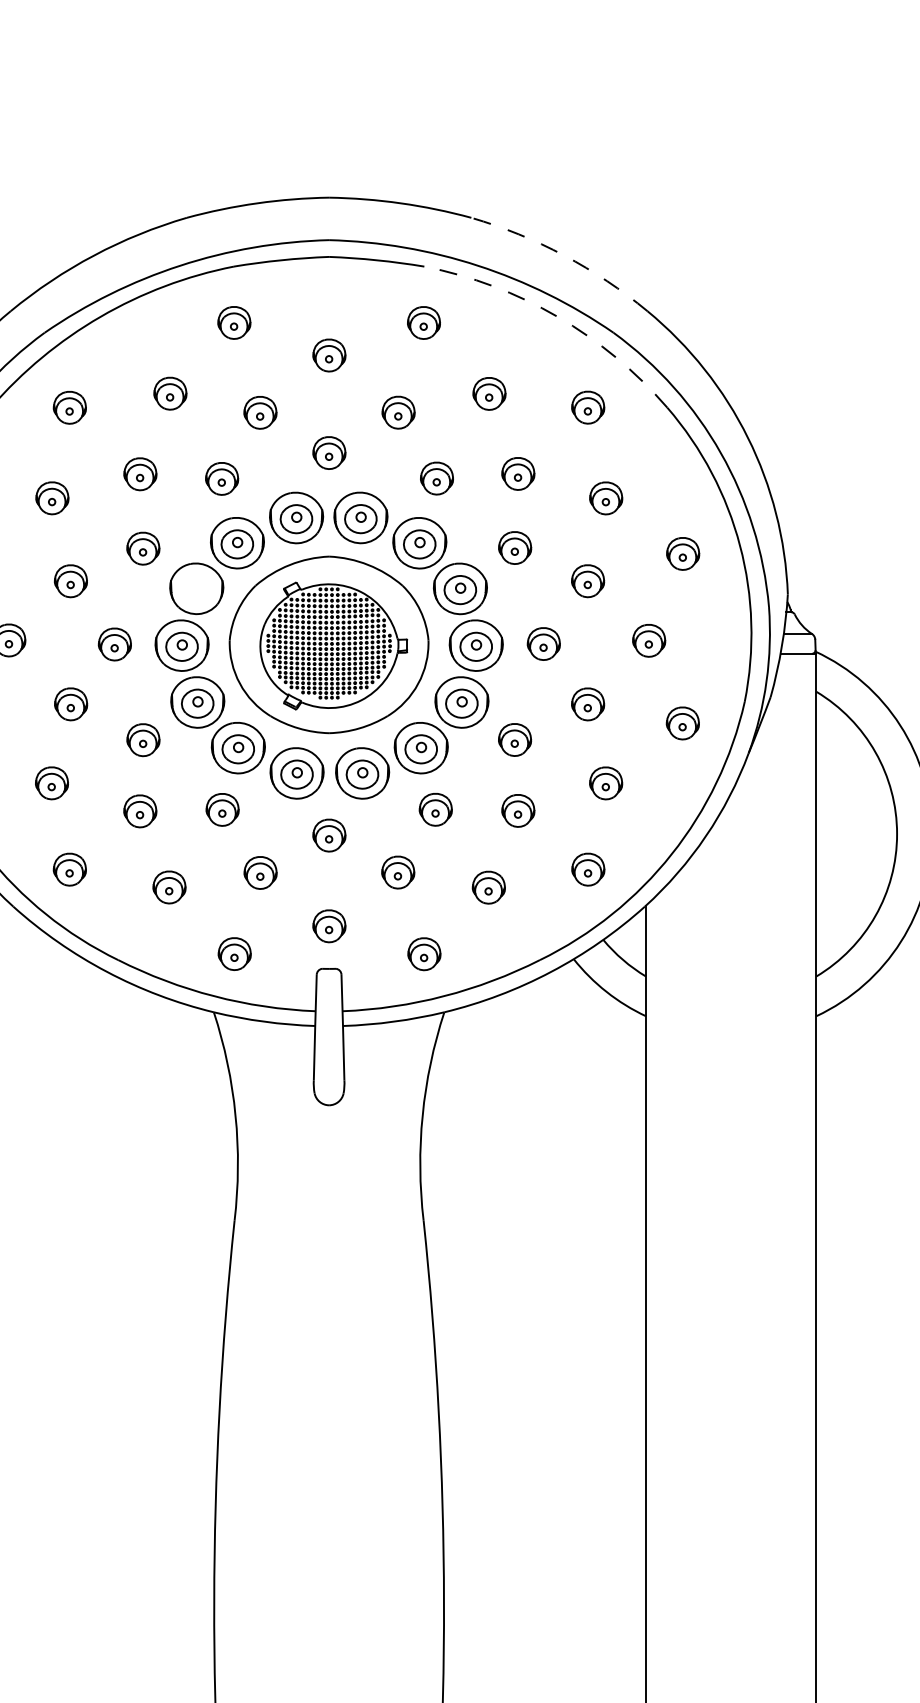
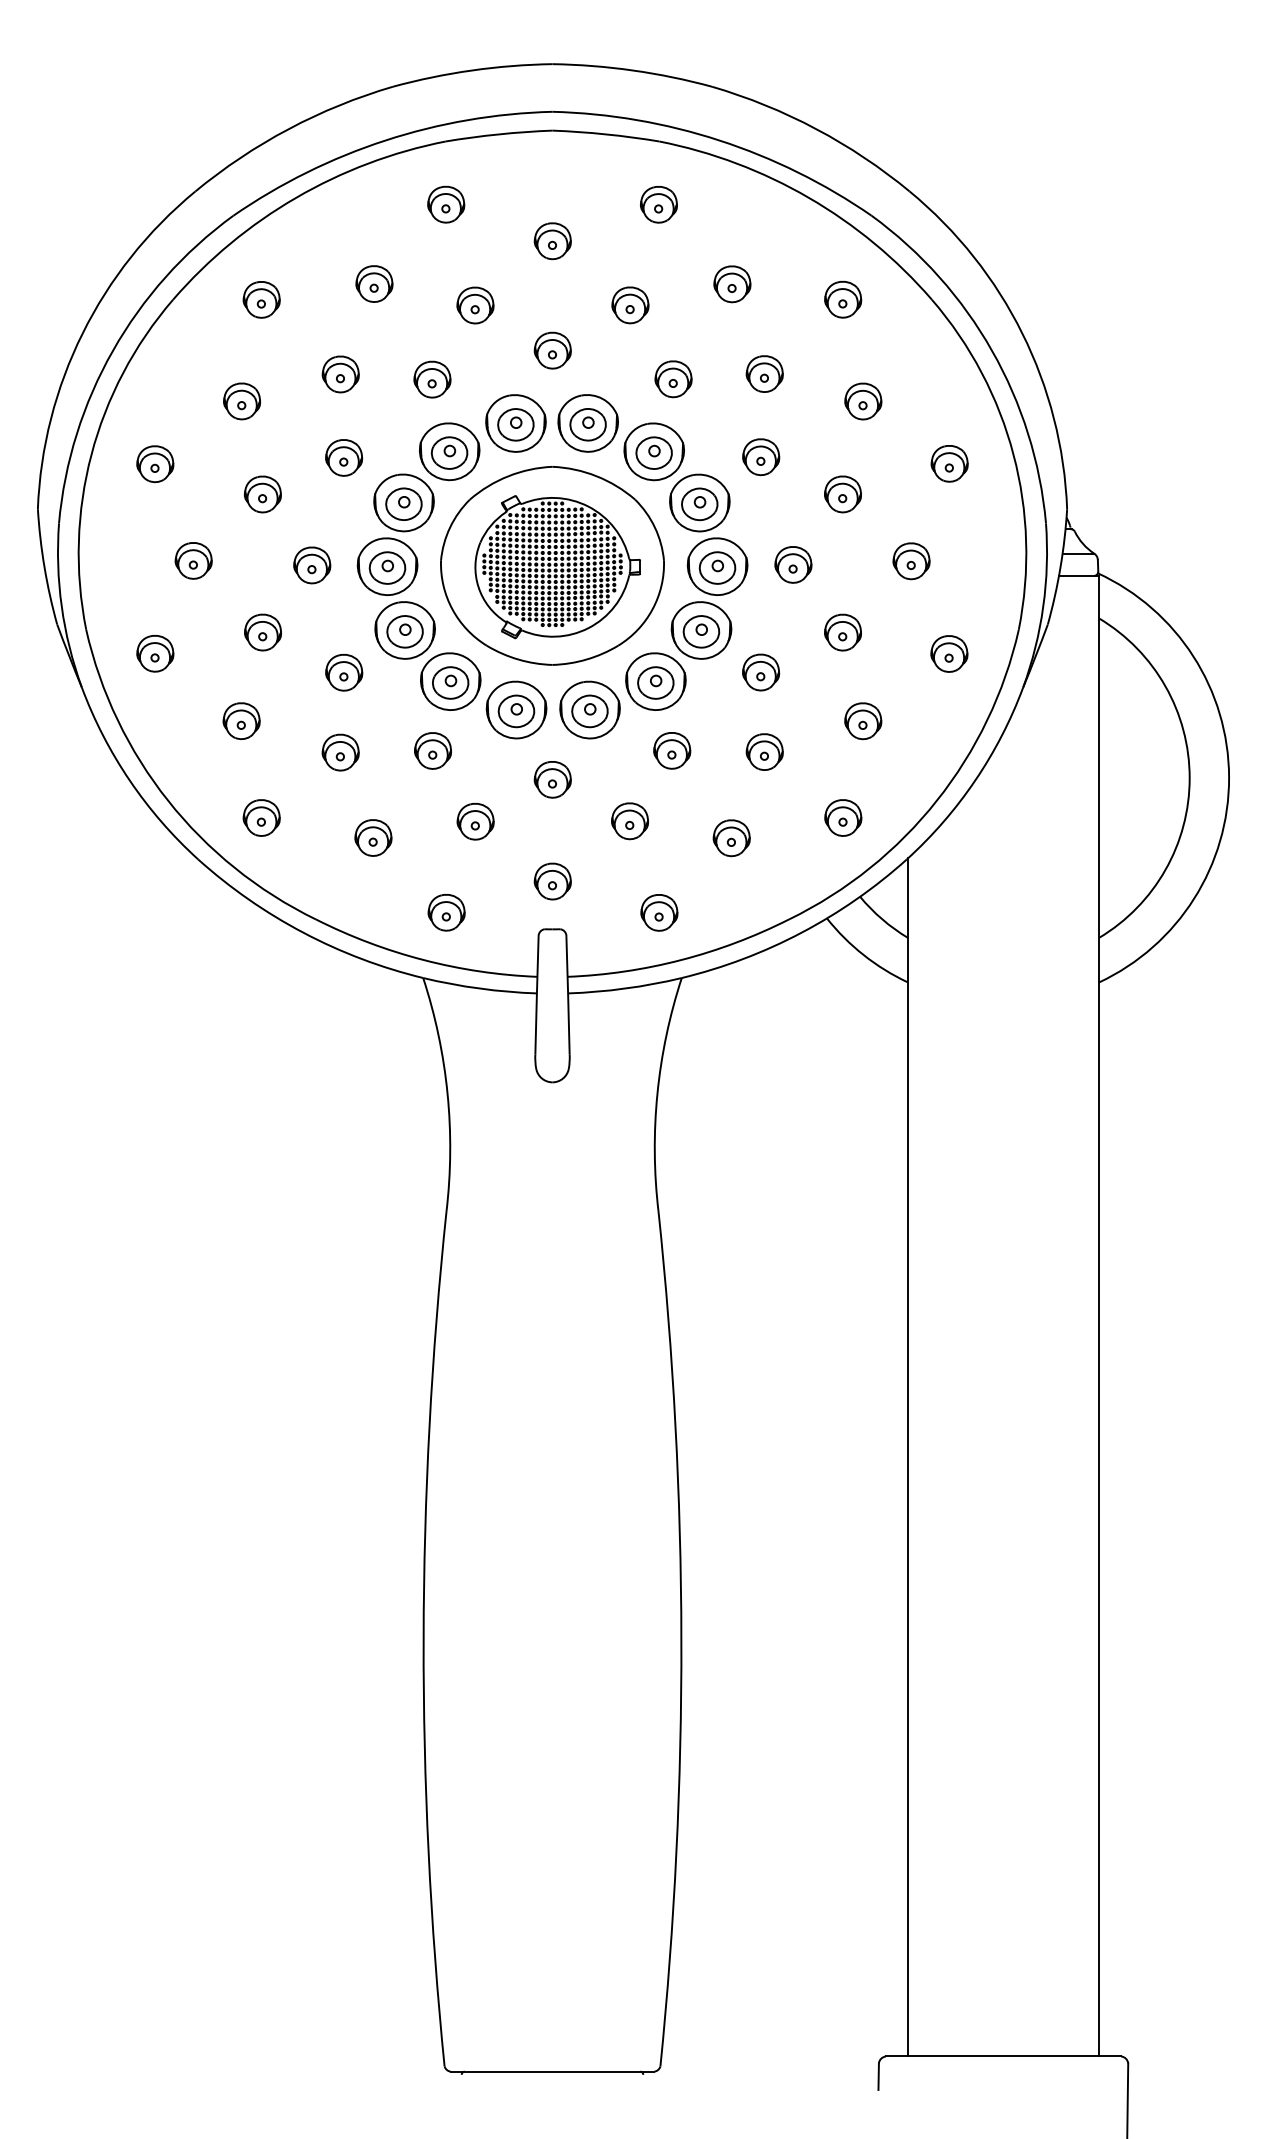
arc: (564, 255) -> (816, 129), dashed -> solid
arc: (557, 316) -> (808, 197), dashed -> solid
part: (196, 589) -> (403, 503), added

